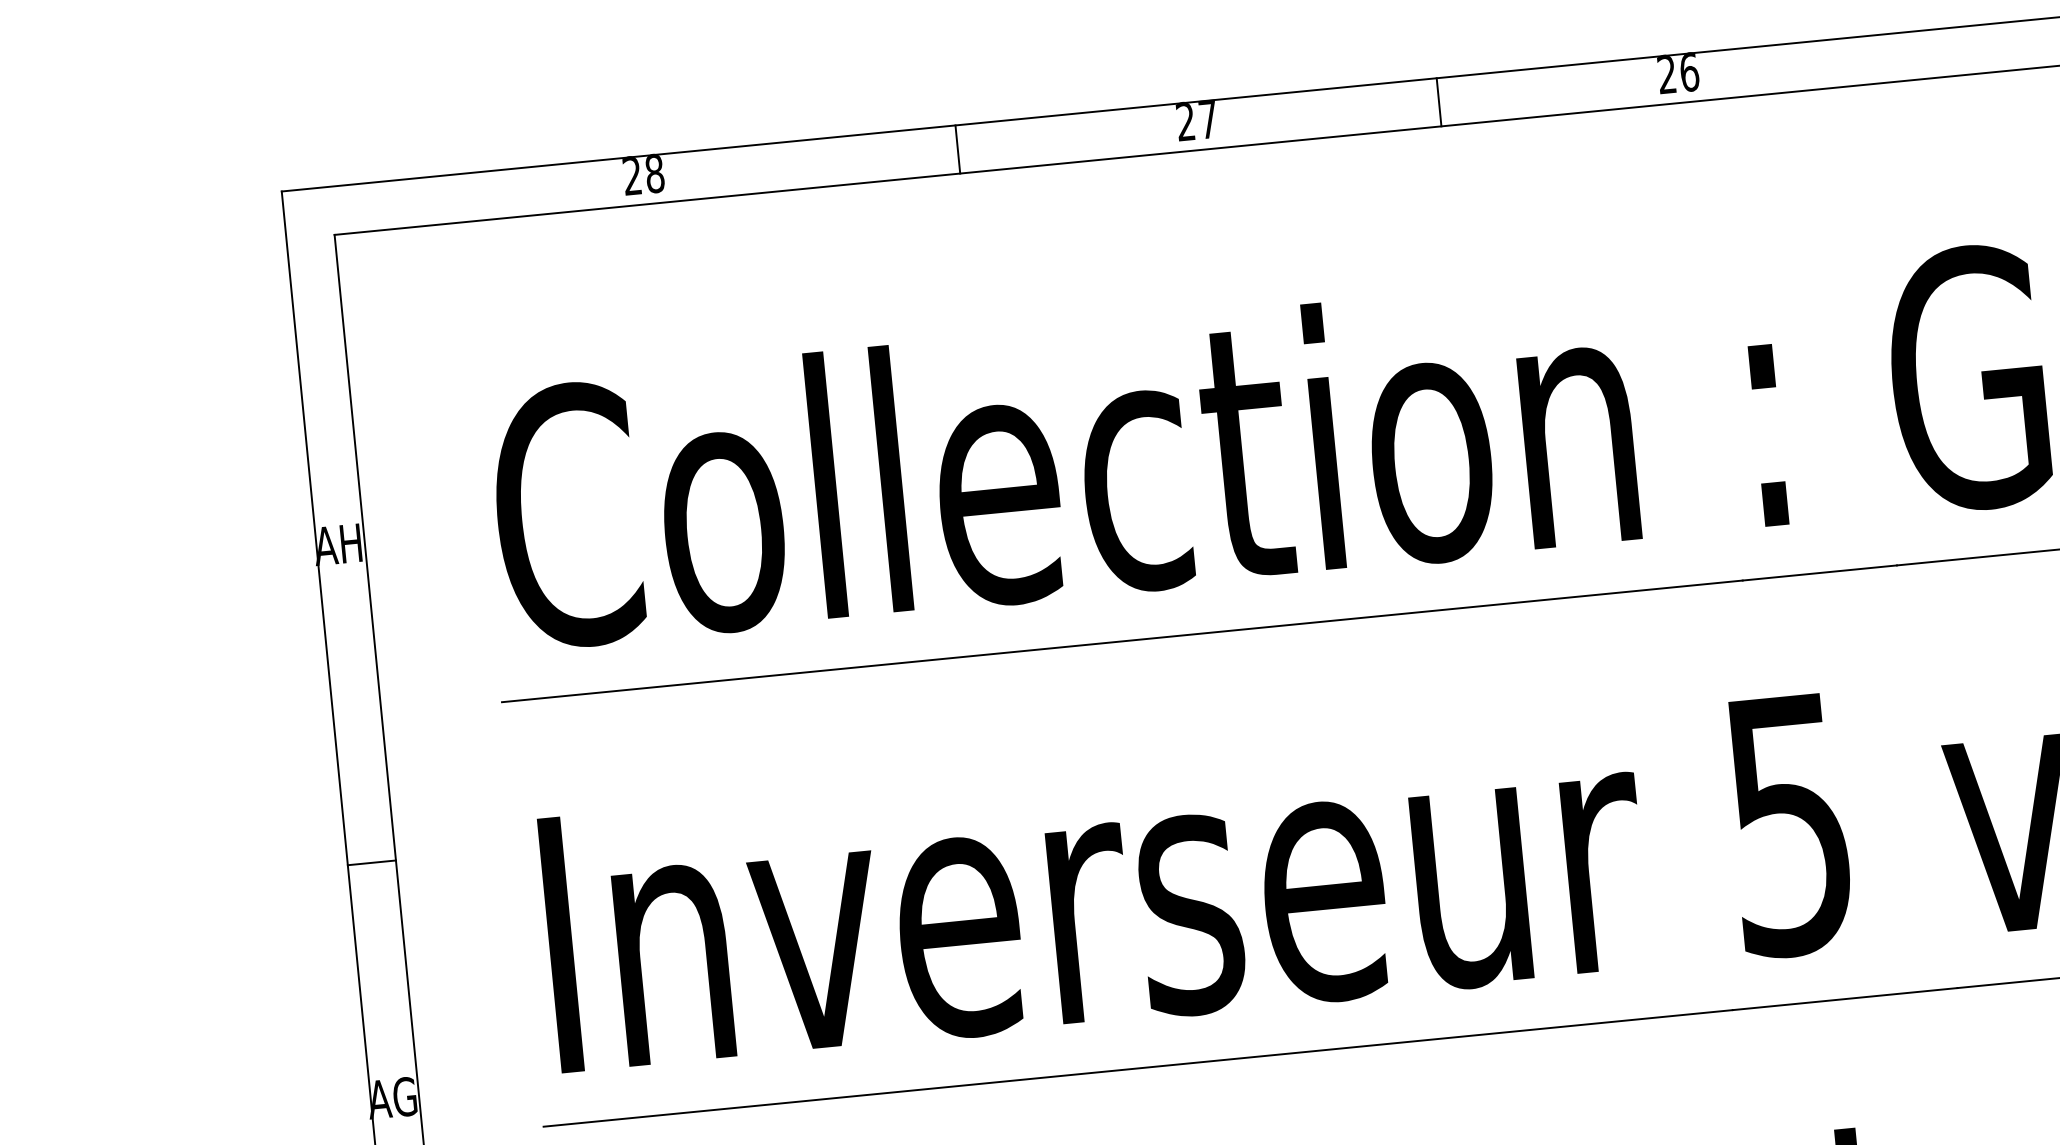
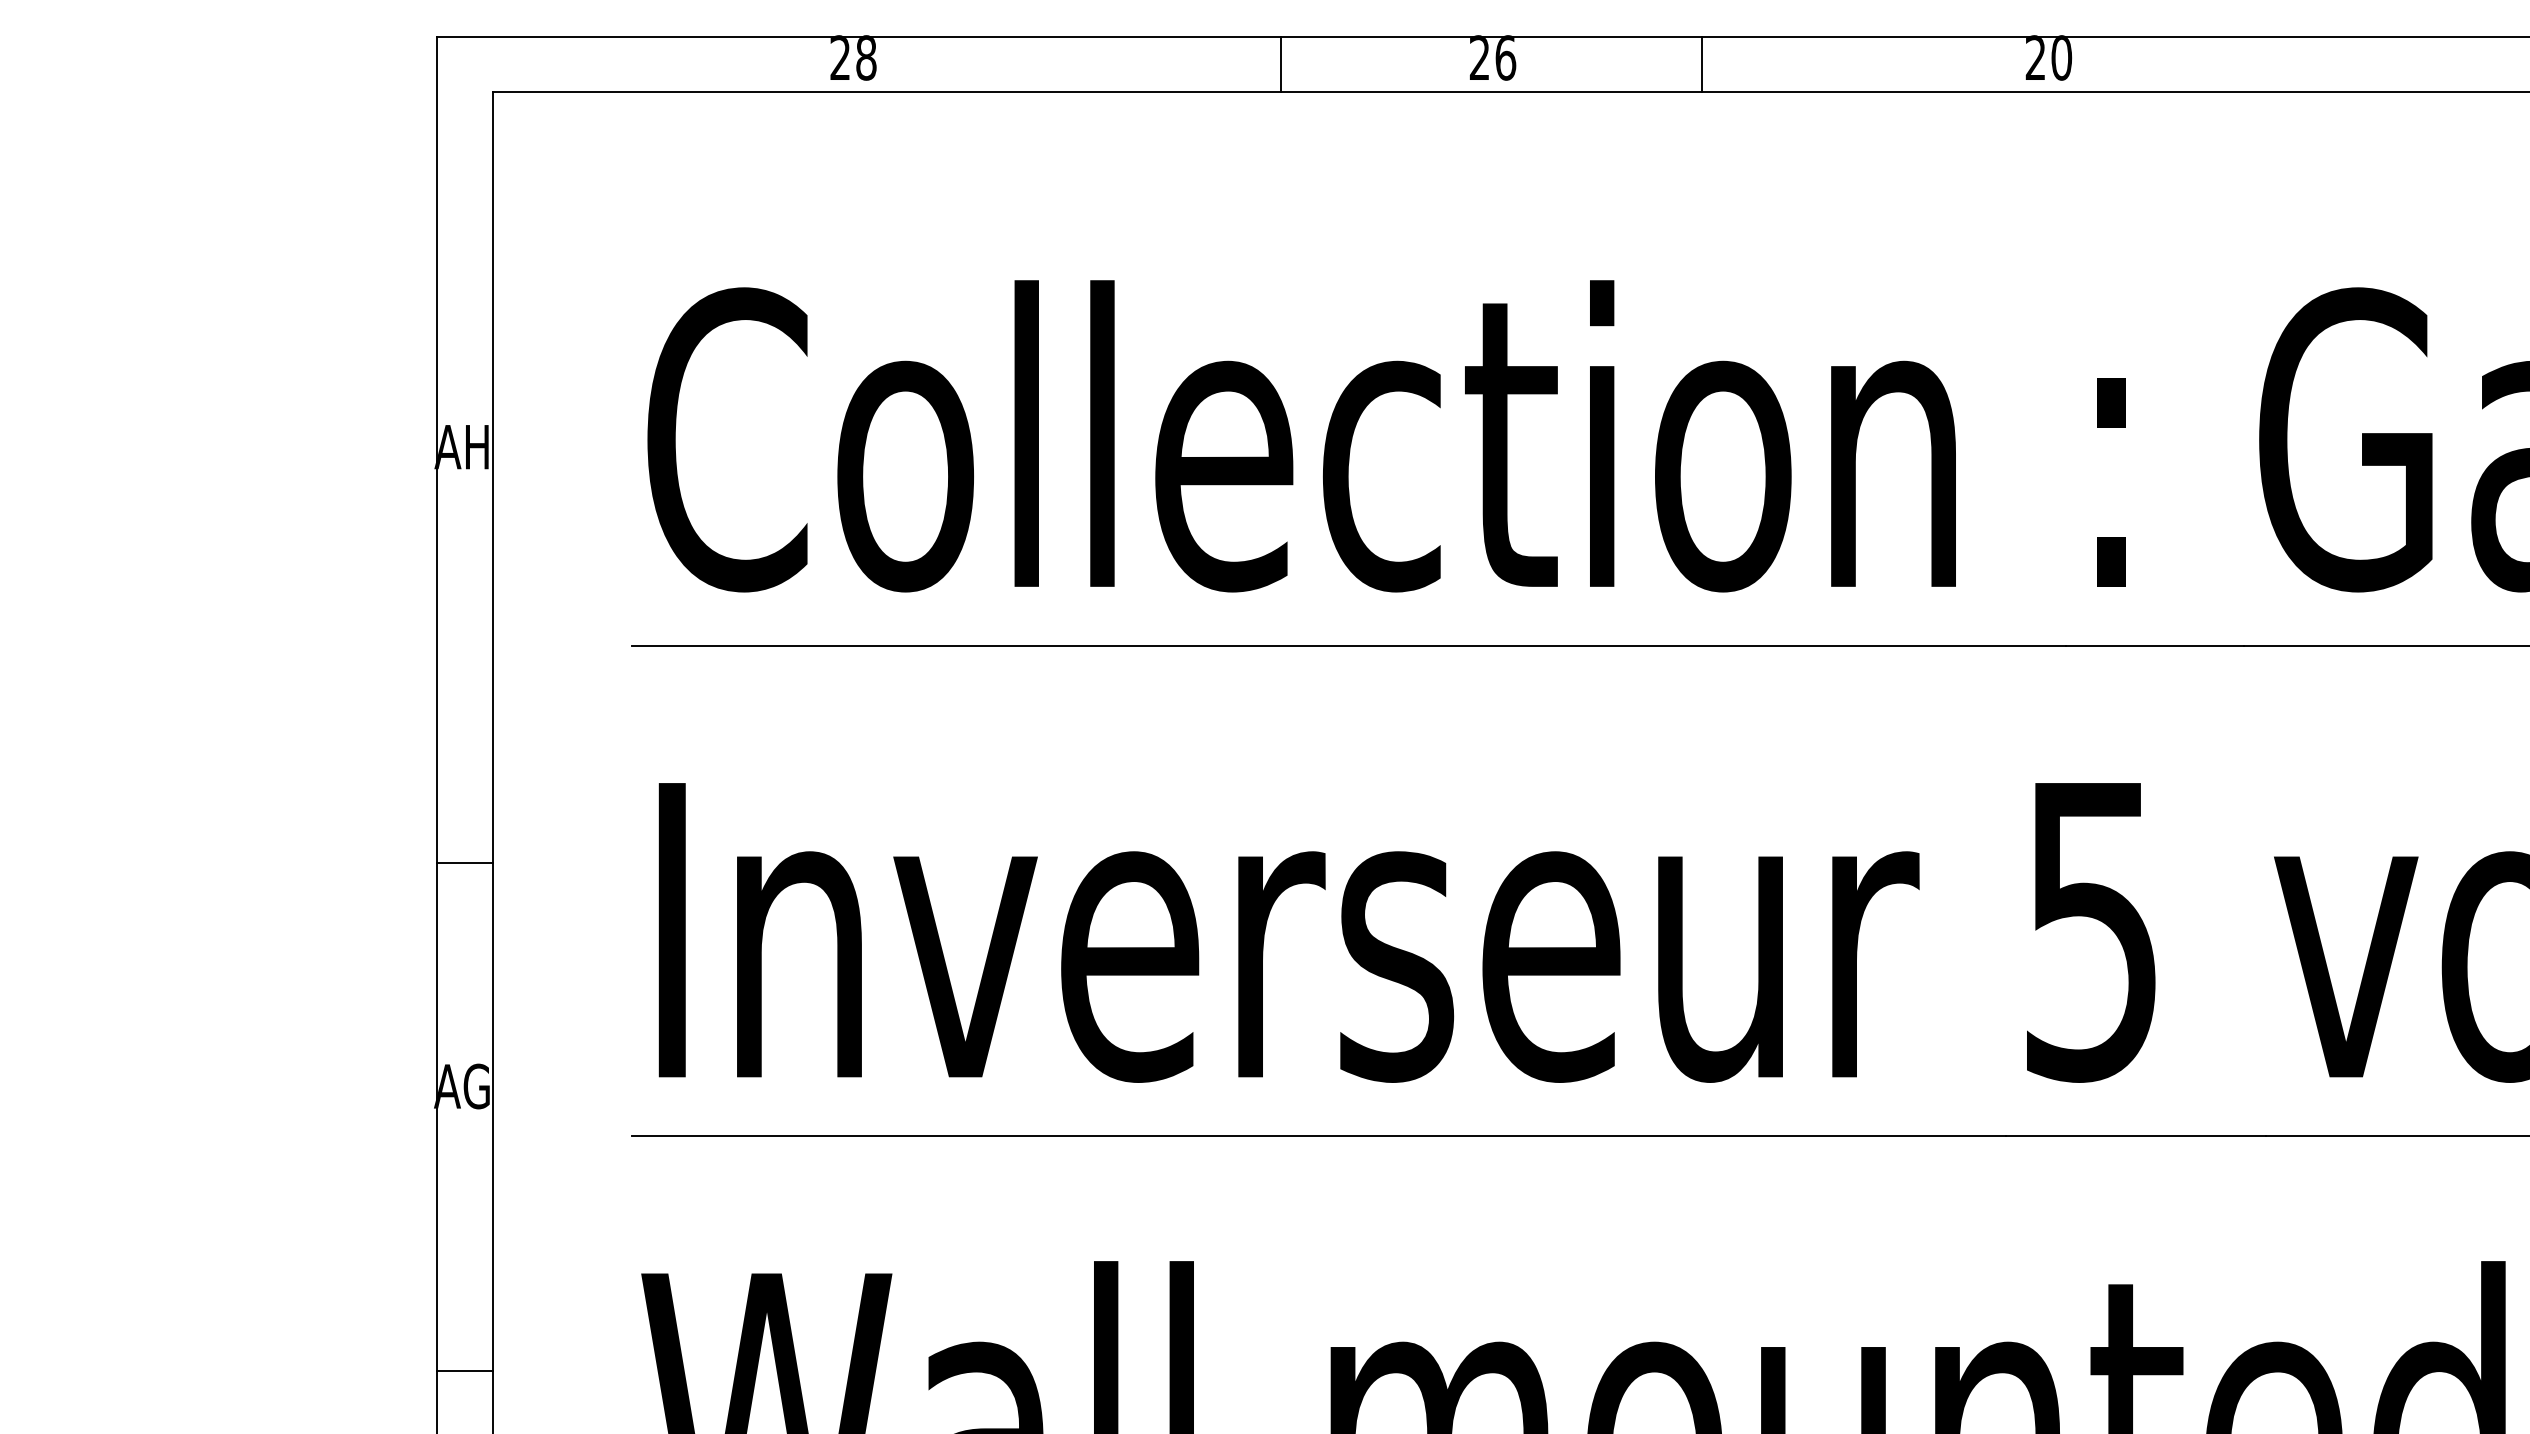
text: (1689, 71) -> (2061, 57), 26 -> 20
line: (1438, 102) -> (1701, 64), moved
text: (1208, 118) -> (1505, 57), 27 -> 26
line: (957, 149) -> (1280, 64), moved
line: (372, 862) -> (465, 862), moved

